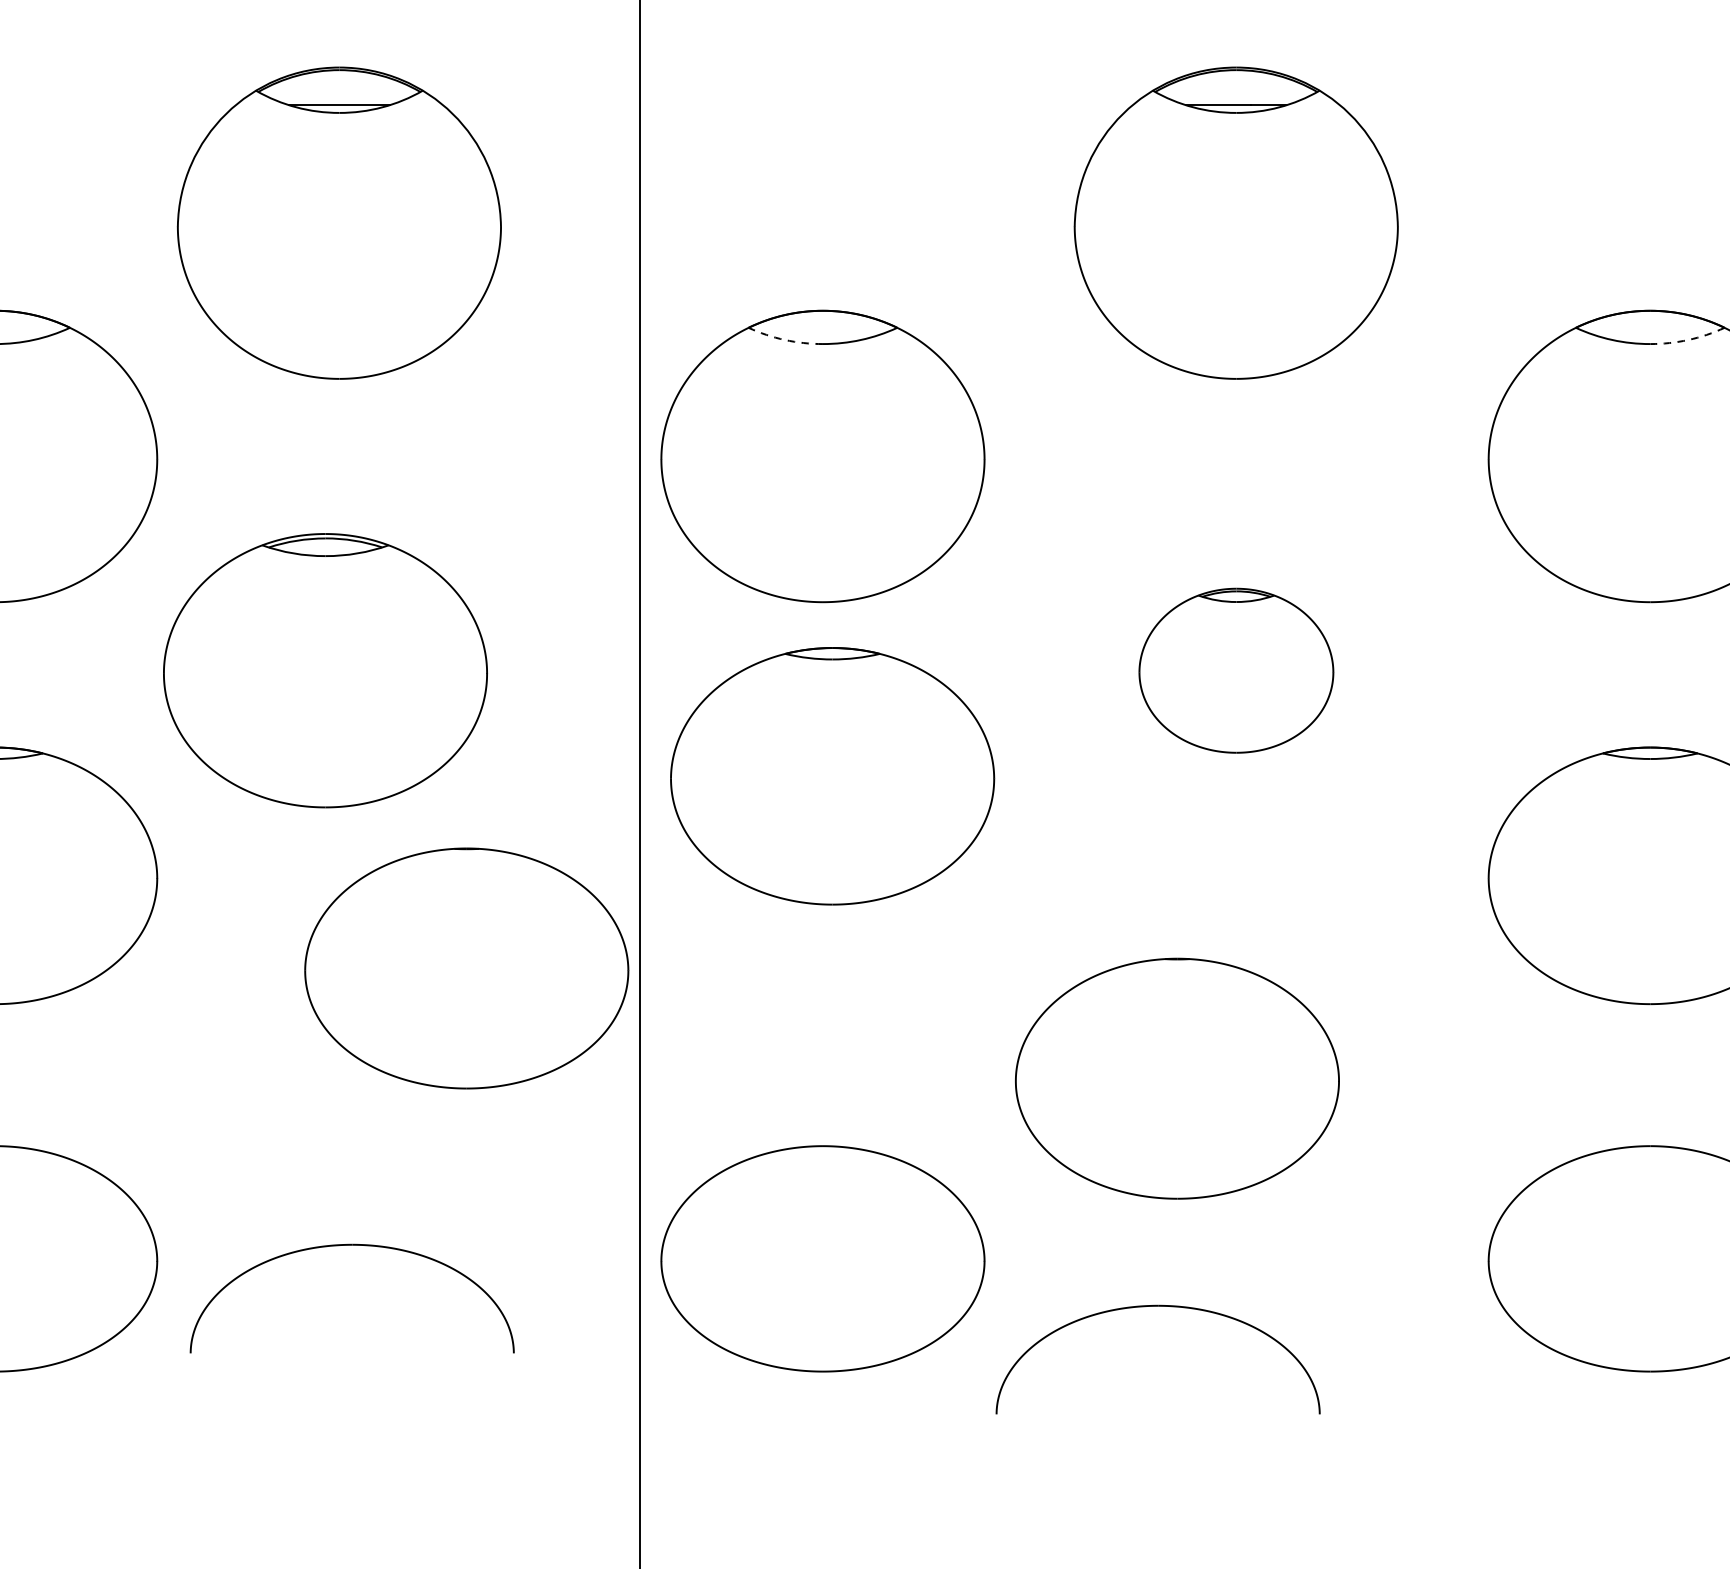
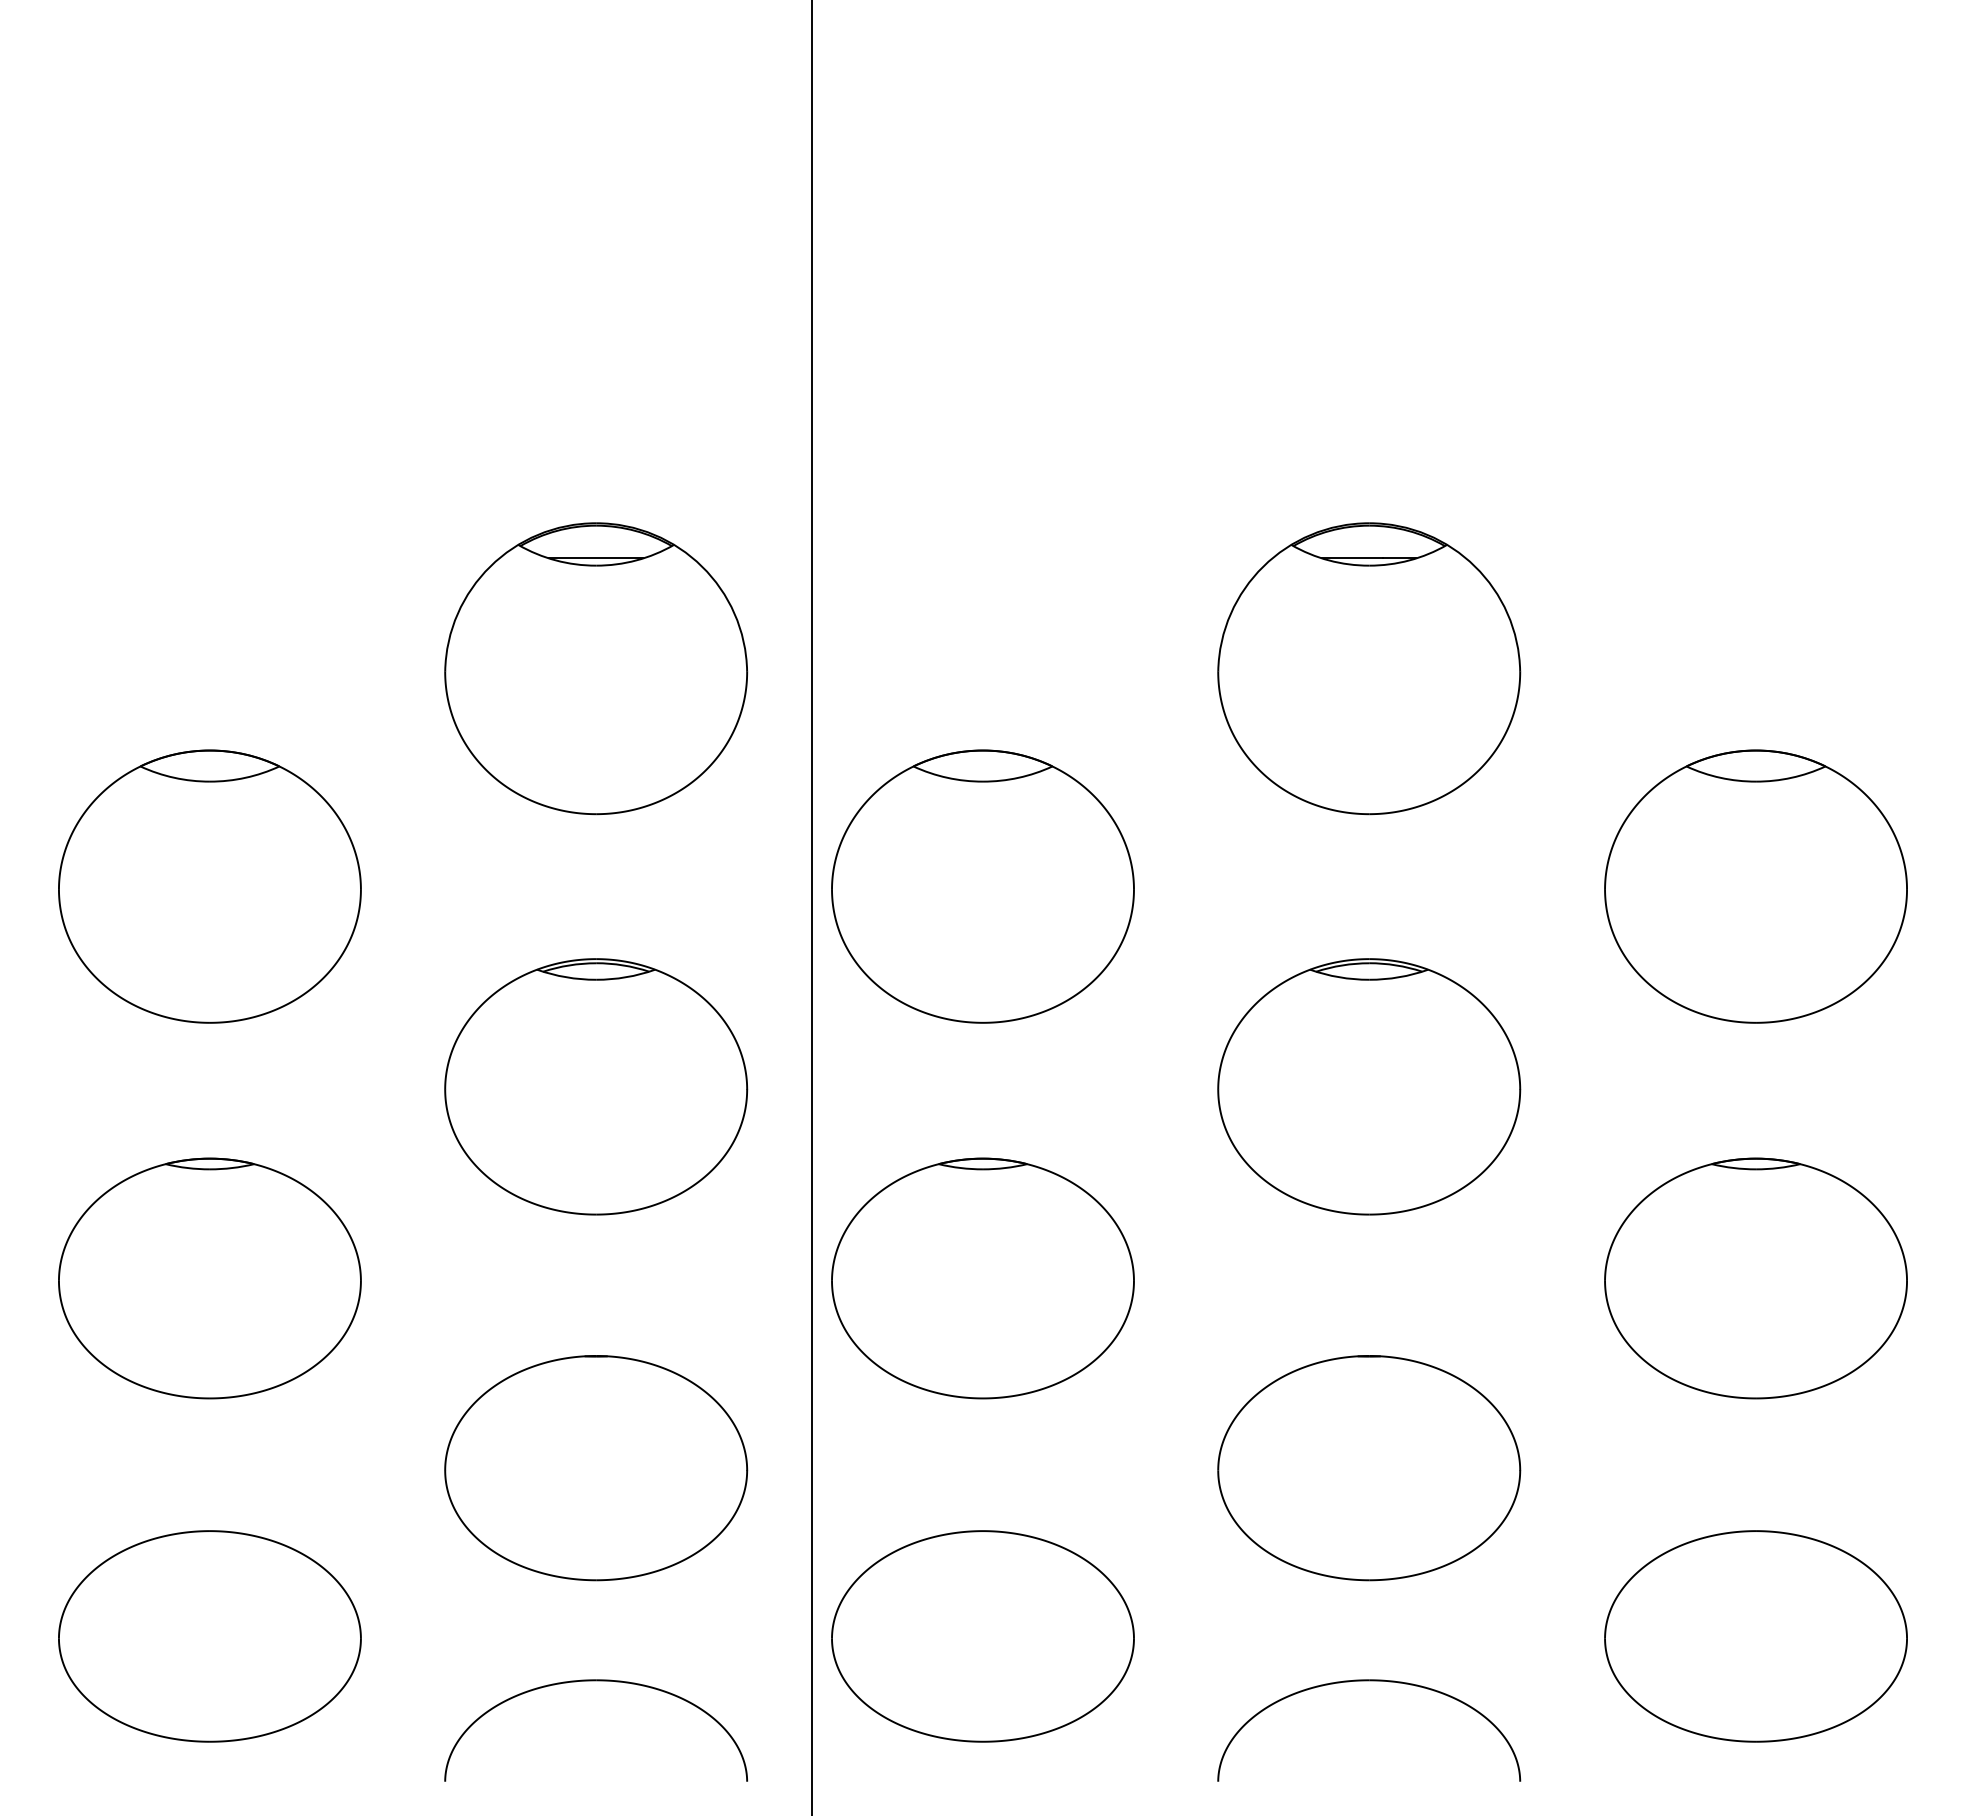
part: (339, 222) -> (596, 668), moved
arc: (784, 339) -> (947, 777), dashed -> solid
arc: (1688, 339) -> (1791, 777), dashed -> solid
part: (325, 670) -> (596, 1086), moved
part: (1236, 670) -> (1369, 1086), size x1.67
part: (832, 776) -> (982, 1278), moved
part: (467, 968) -> (596, 1468), moved
part: (1177, 1079) -> (1369, 1468), moved
part: (351, 1246) -> (595, 1681), moved
part: (1158, 1307) -> (1369, 1681), moved

